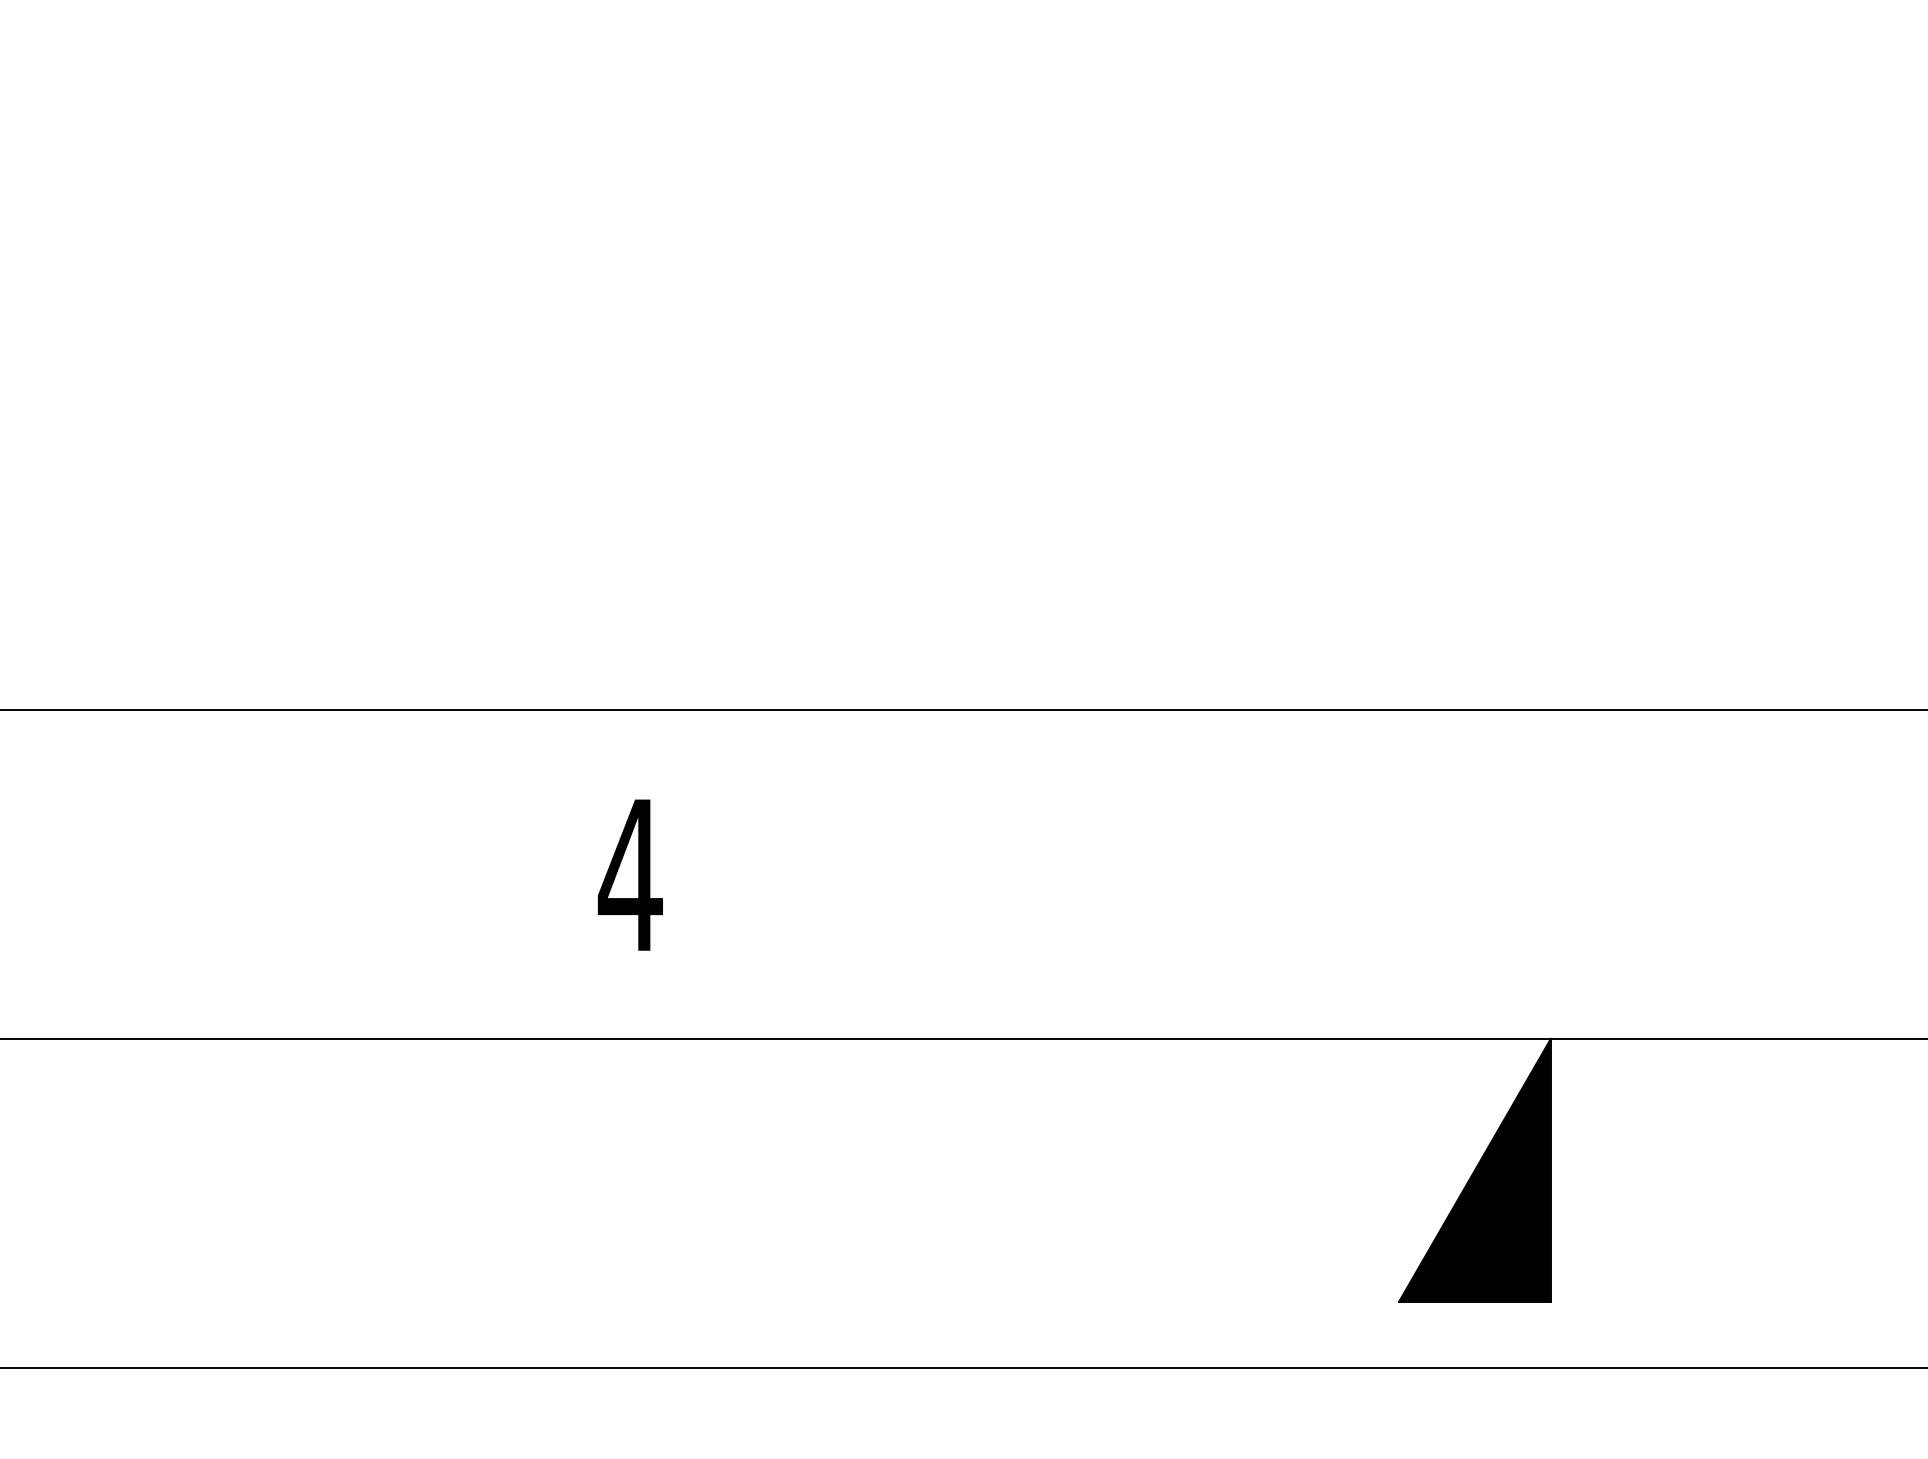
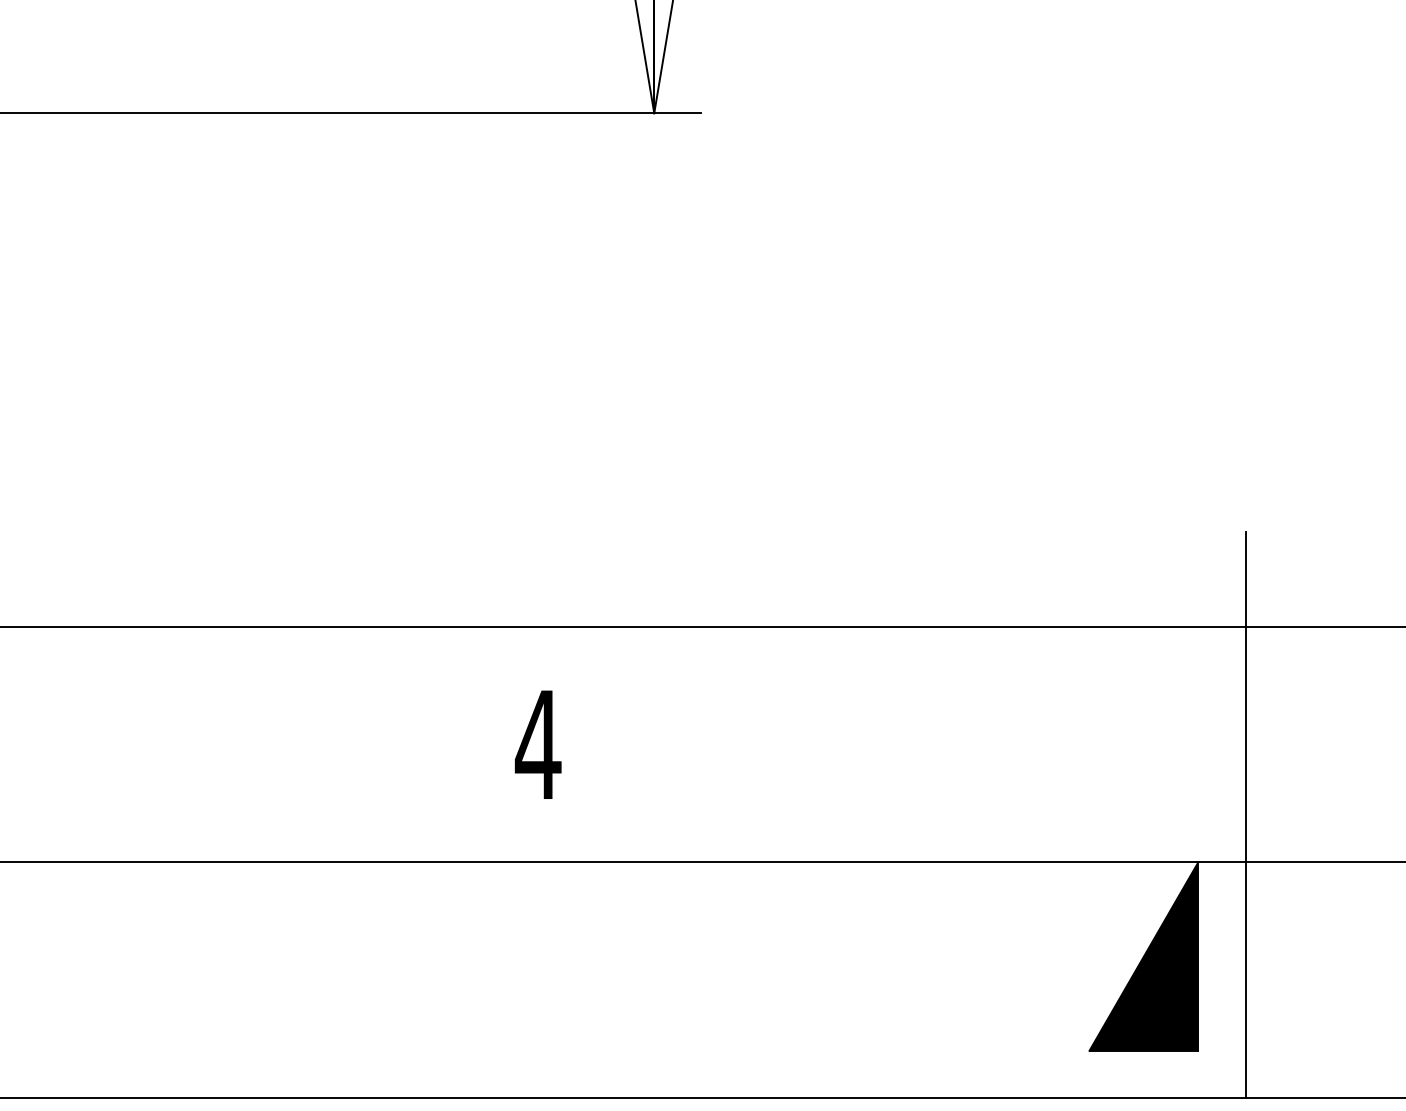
line: (1616, 972) -> (1245, 814), added

